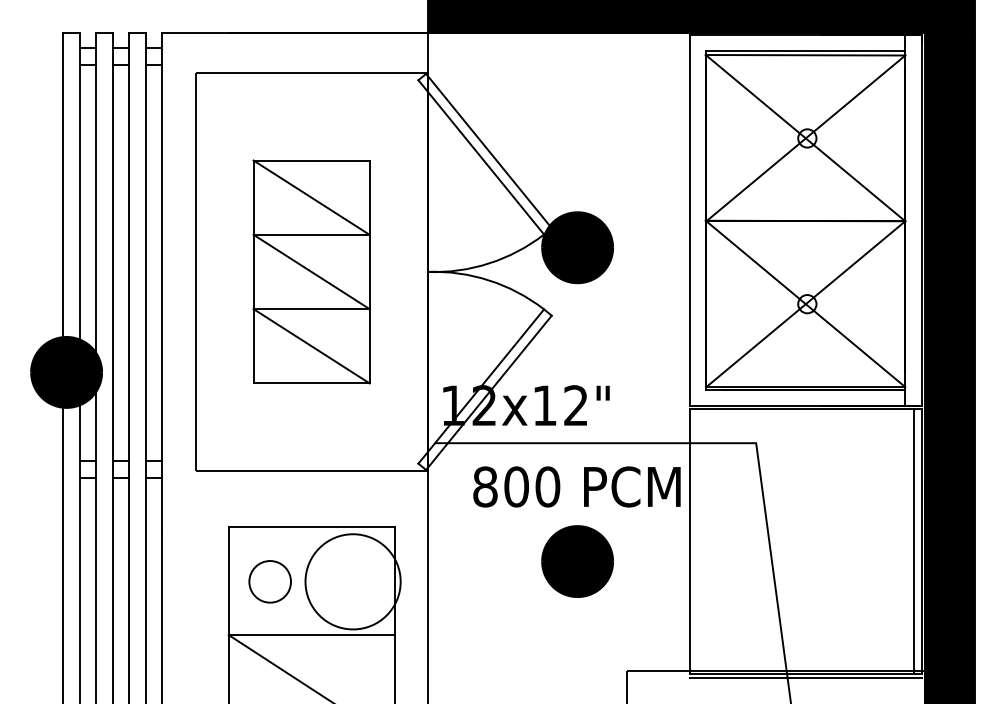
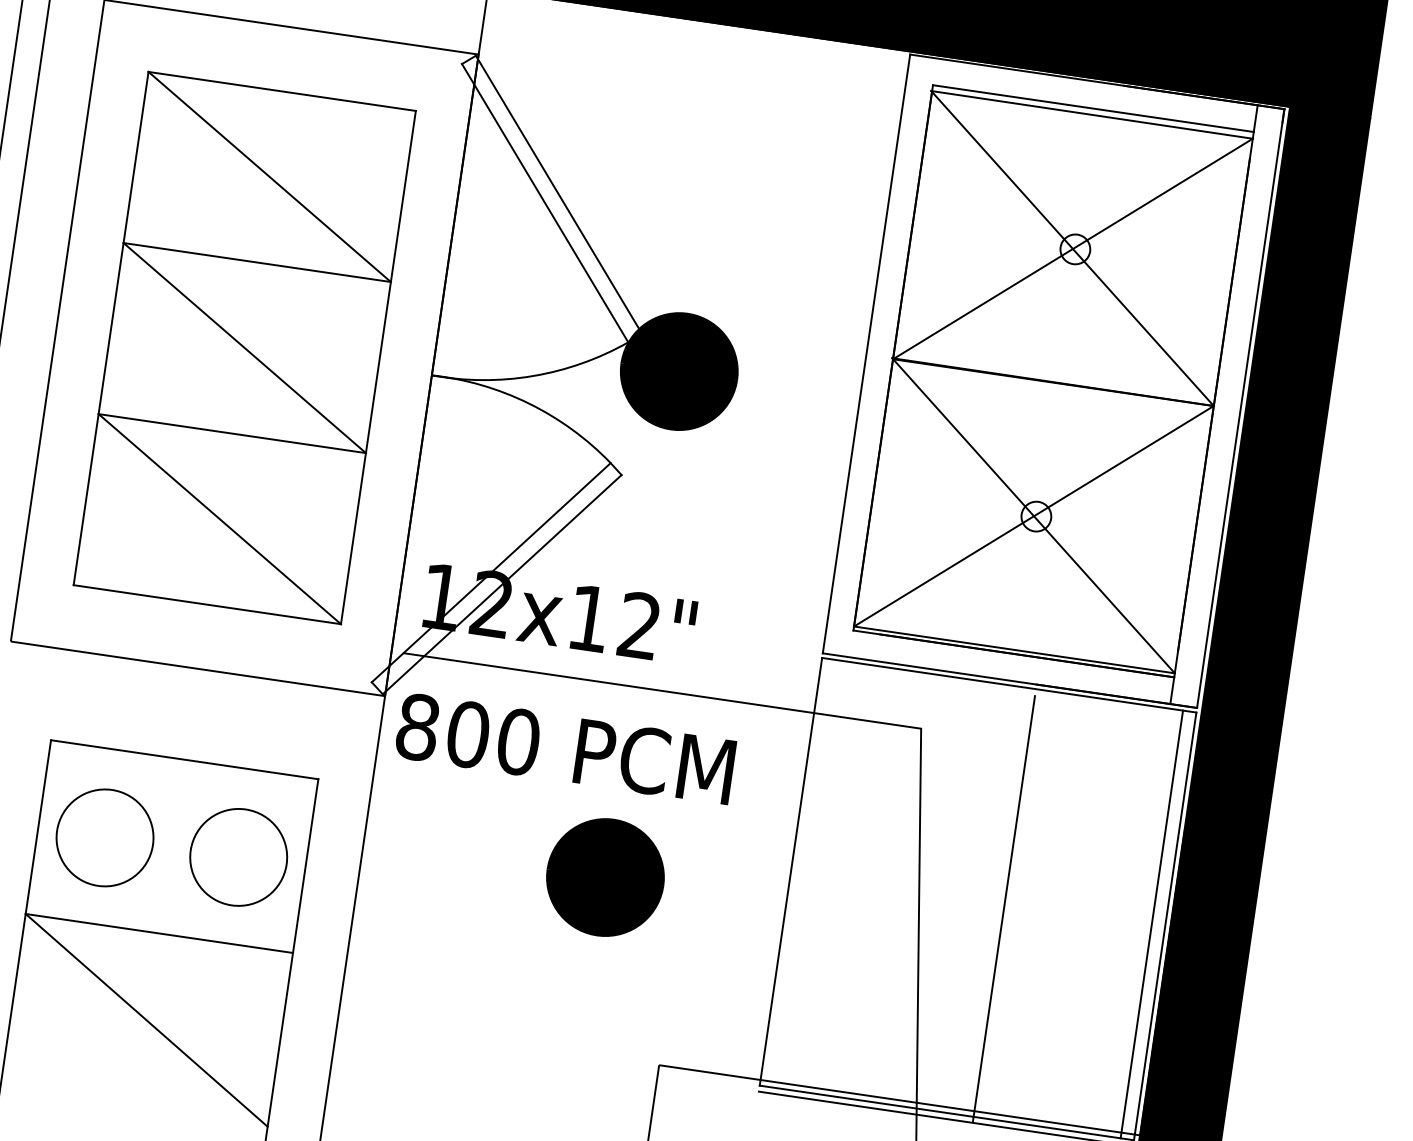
part: (311, 271) -> (244, 347), size x1.43
text: (576, 486) -> (564, 748), moved
line: (822, 545) -> (1004, 909), added
circle: (269, 581) -> (104, 837), size x1.43
circle: (352, 581) -> (237, 856), size x0.62

